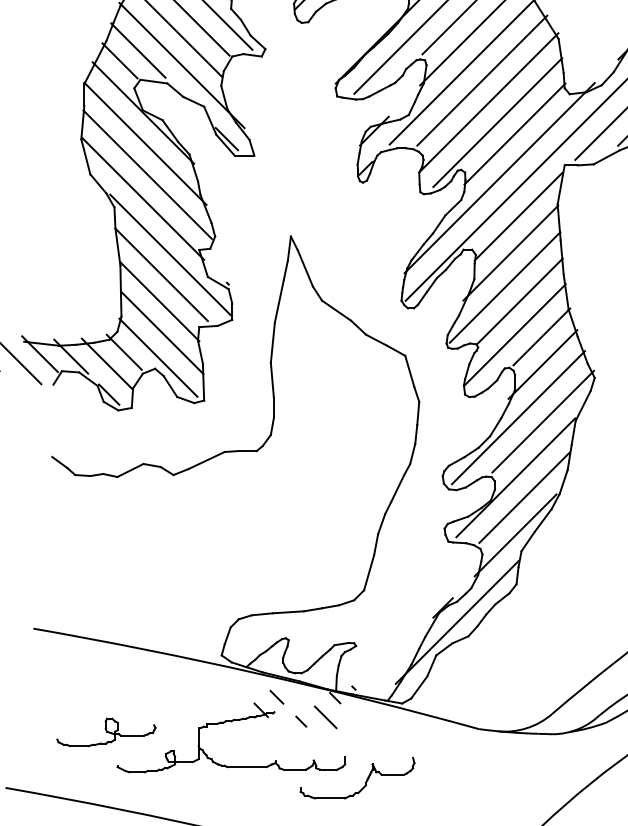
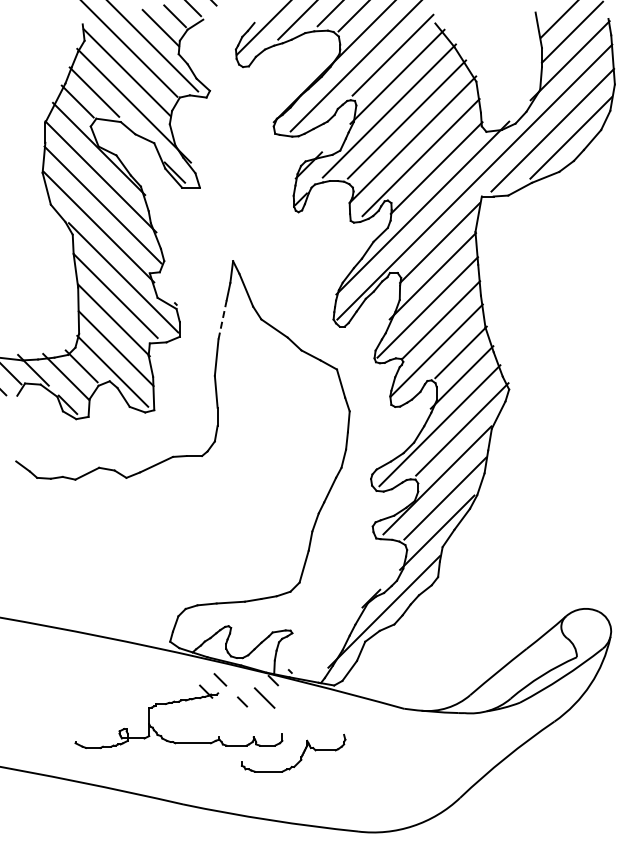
line: (279, 301) -> (222, 320), solid -> dashed
part: (106, 732) -> (65, 711), removed

